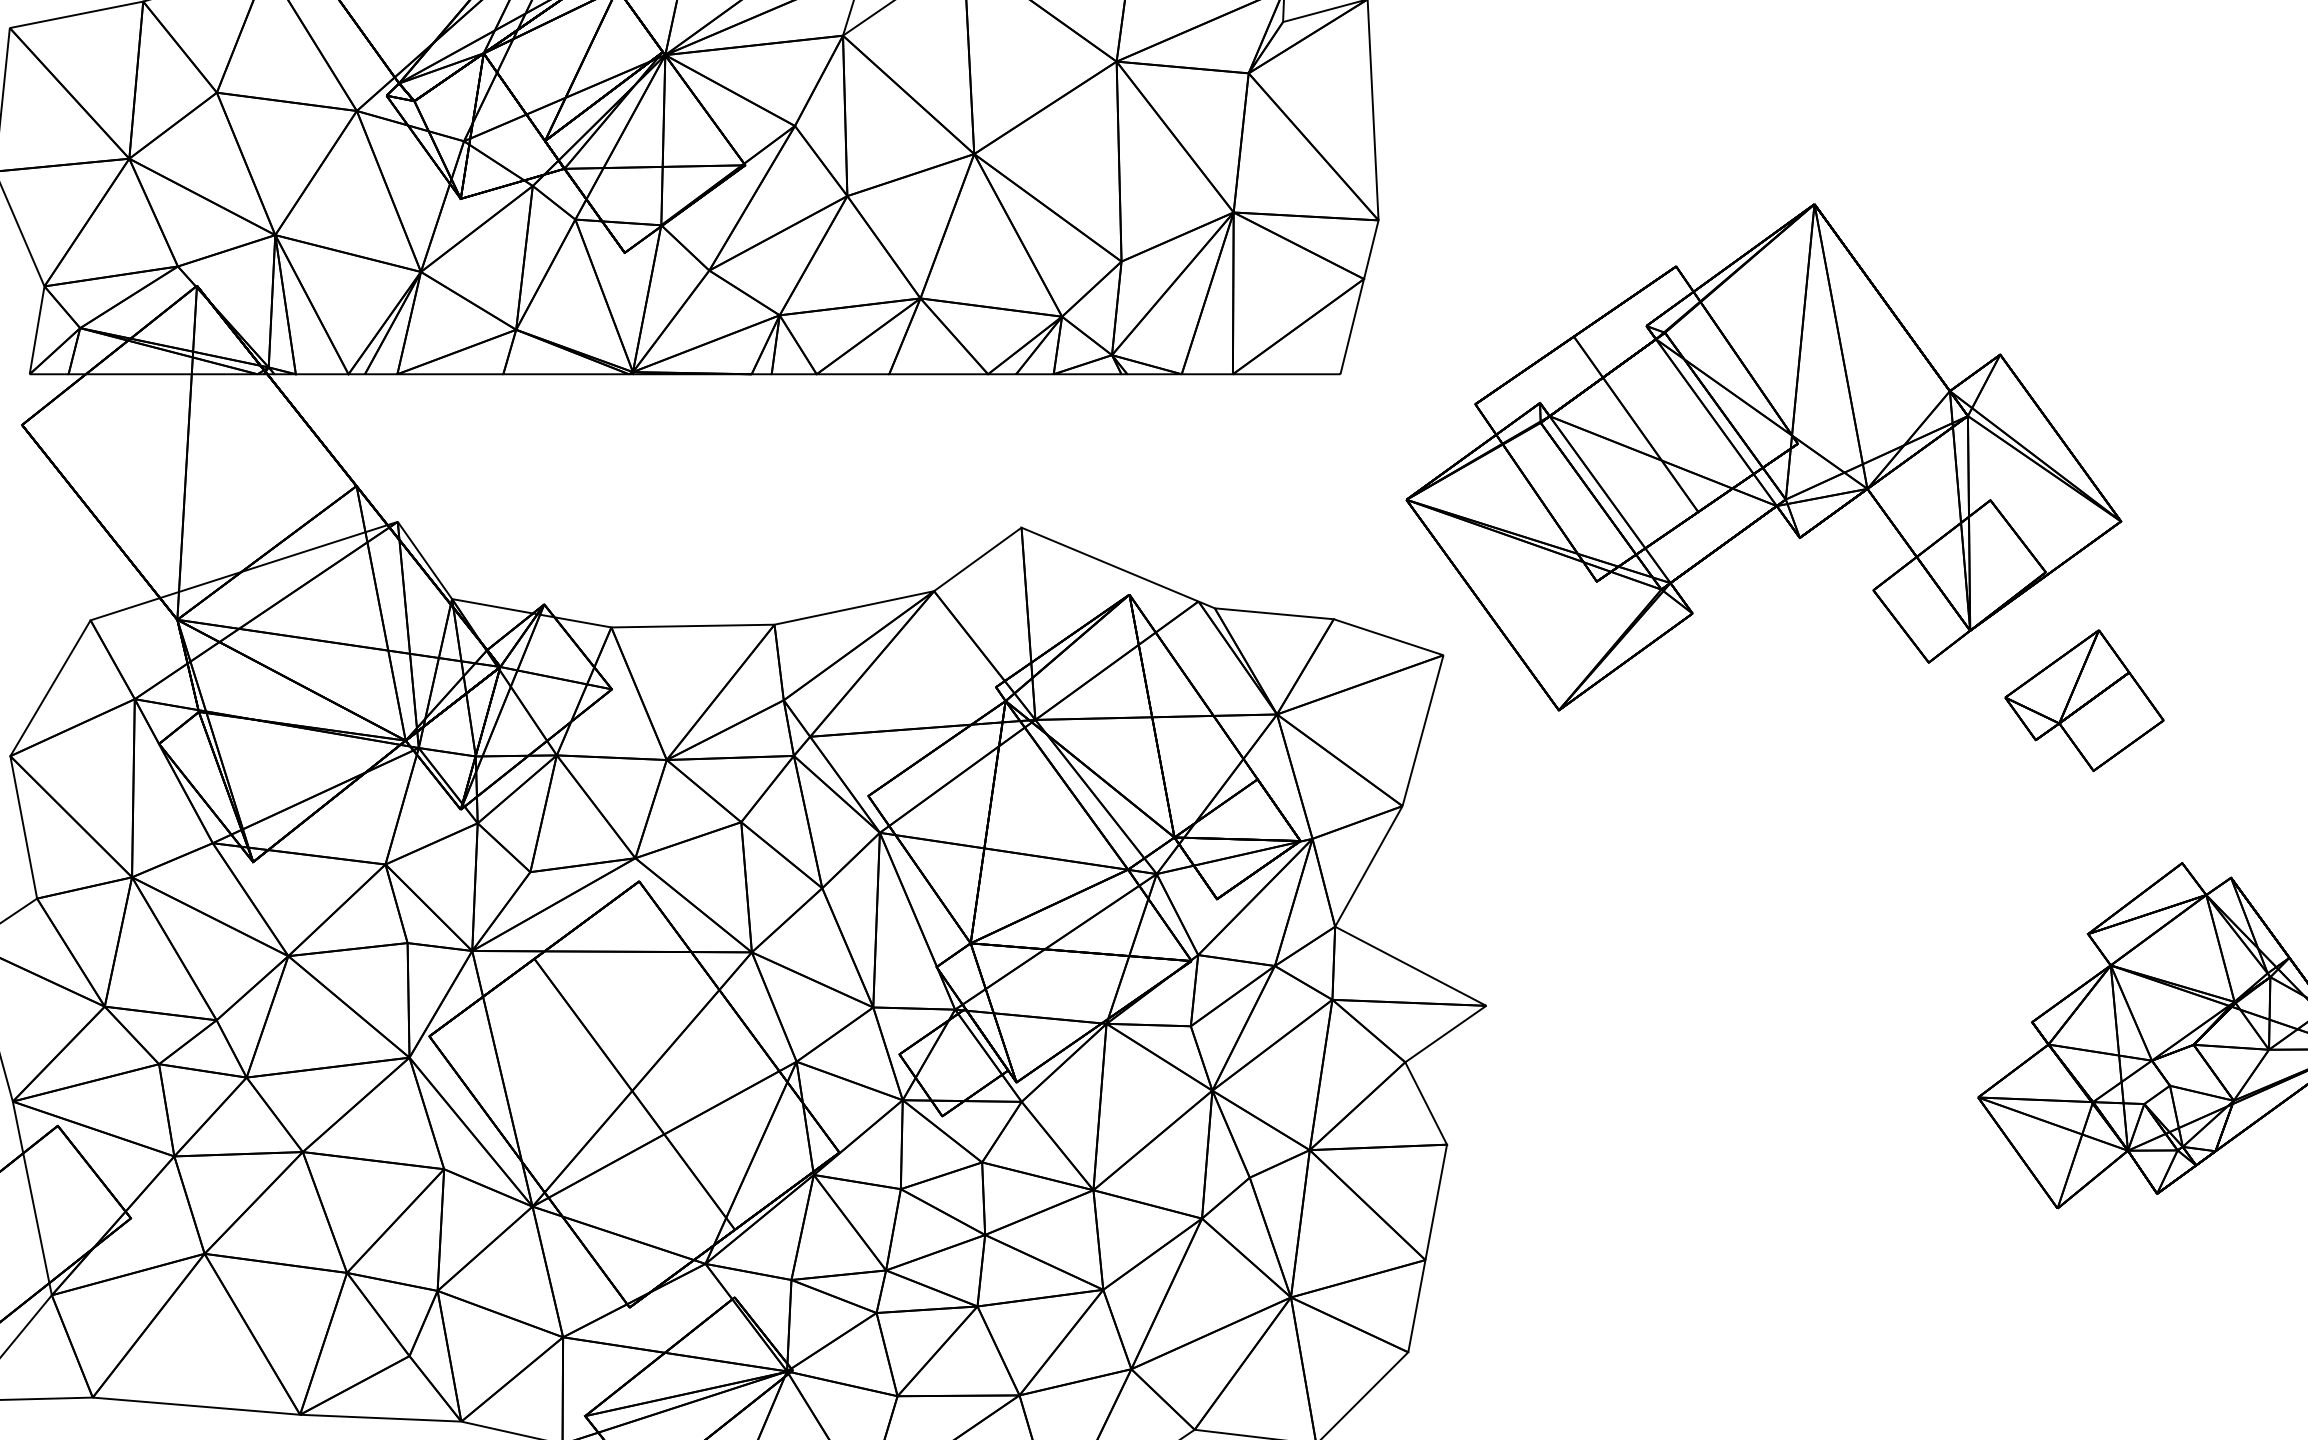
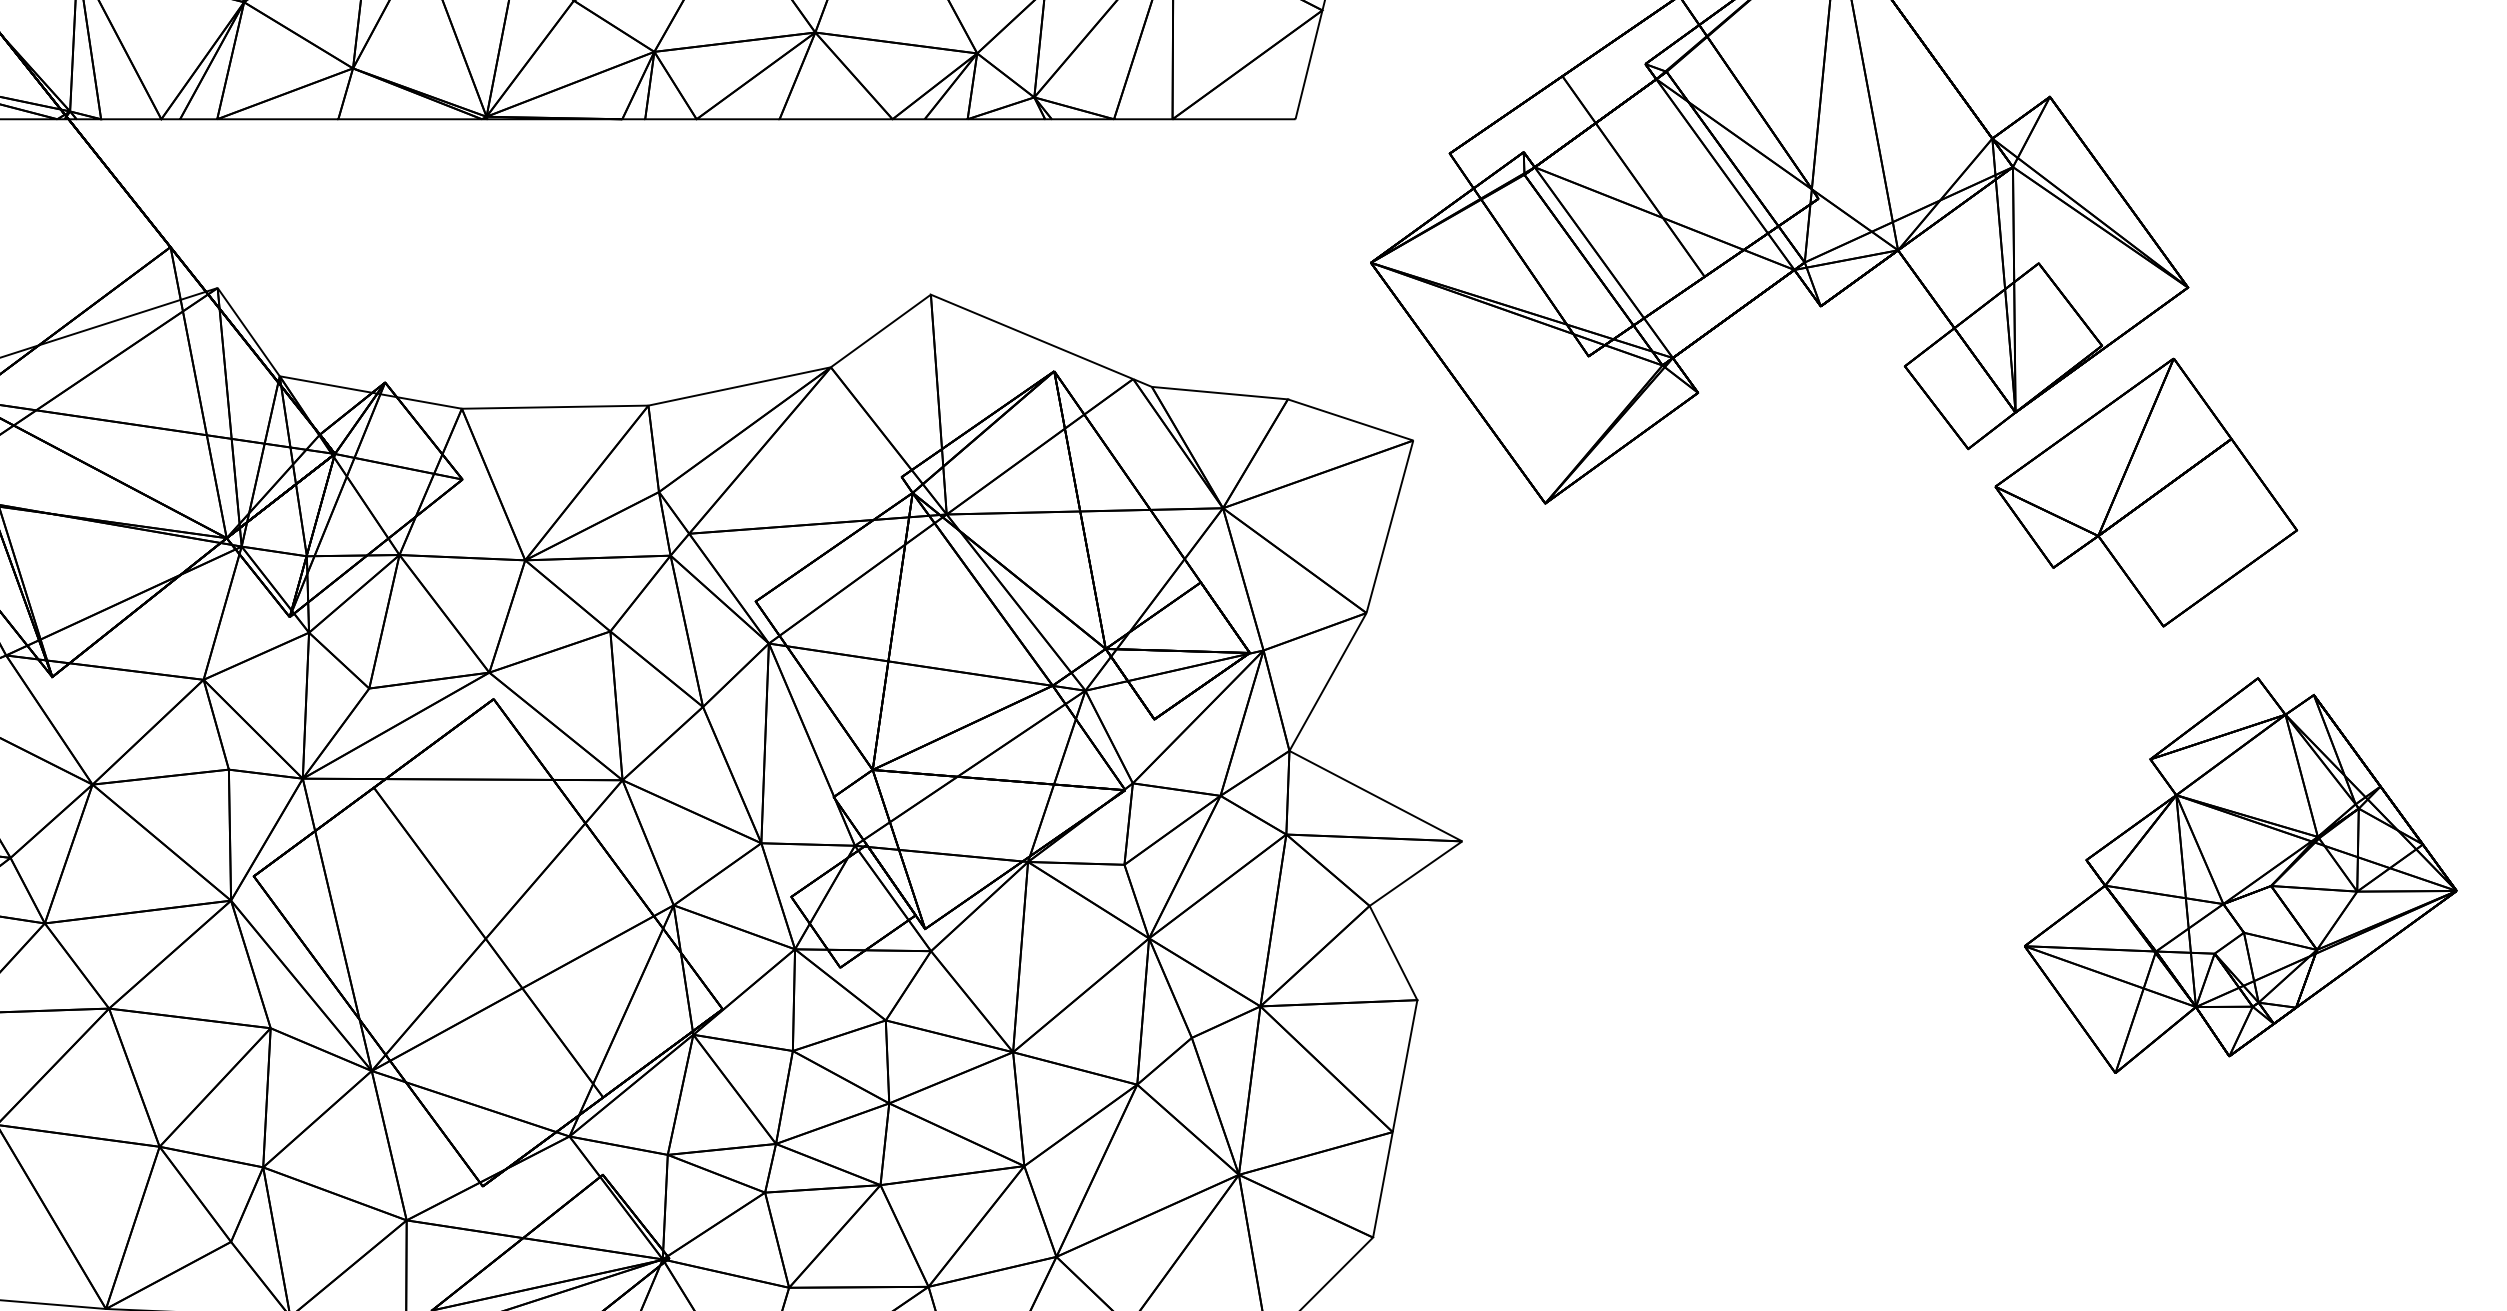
part: (2084, 700) -> (2146, 492), size x1.67

